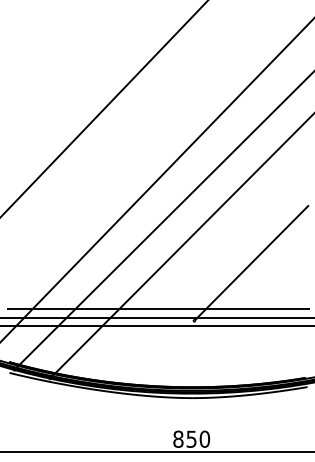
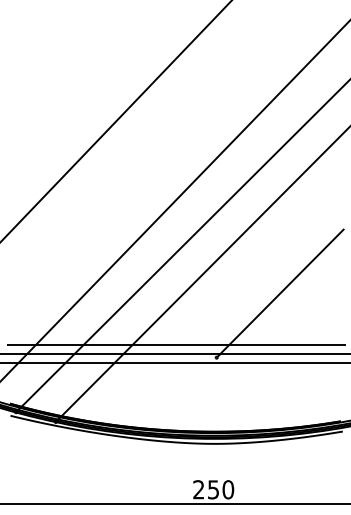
text: (178, 439) -> (198, 489), 850 -> 250

